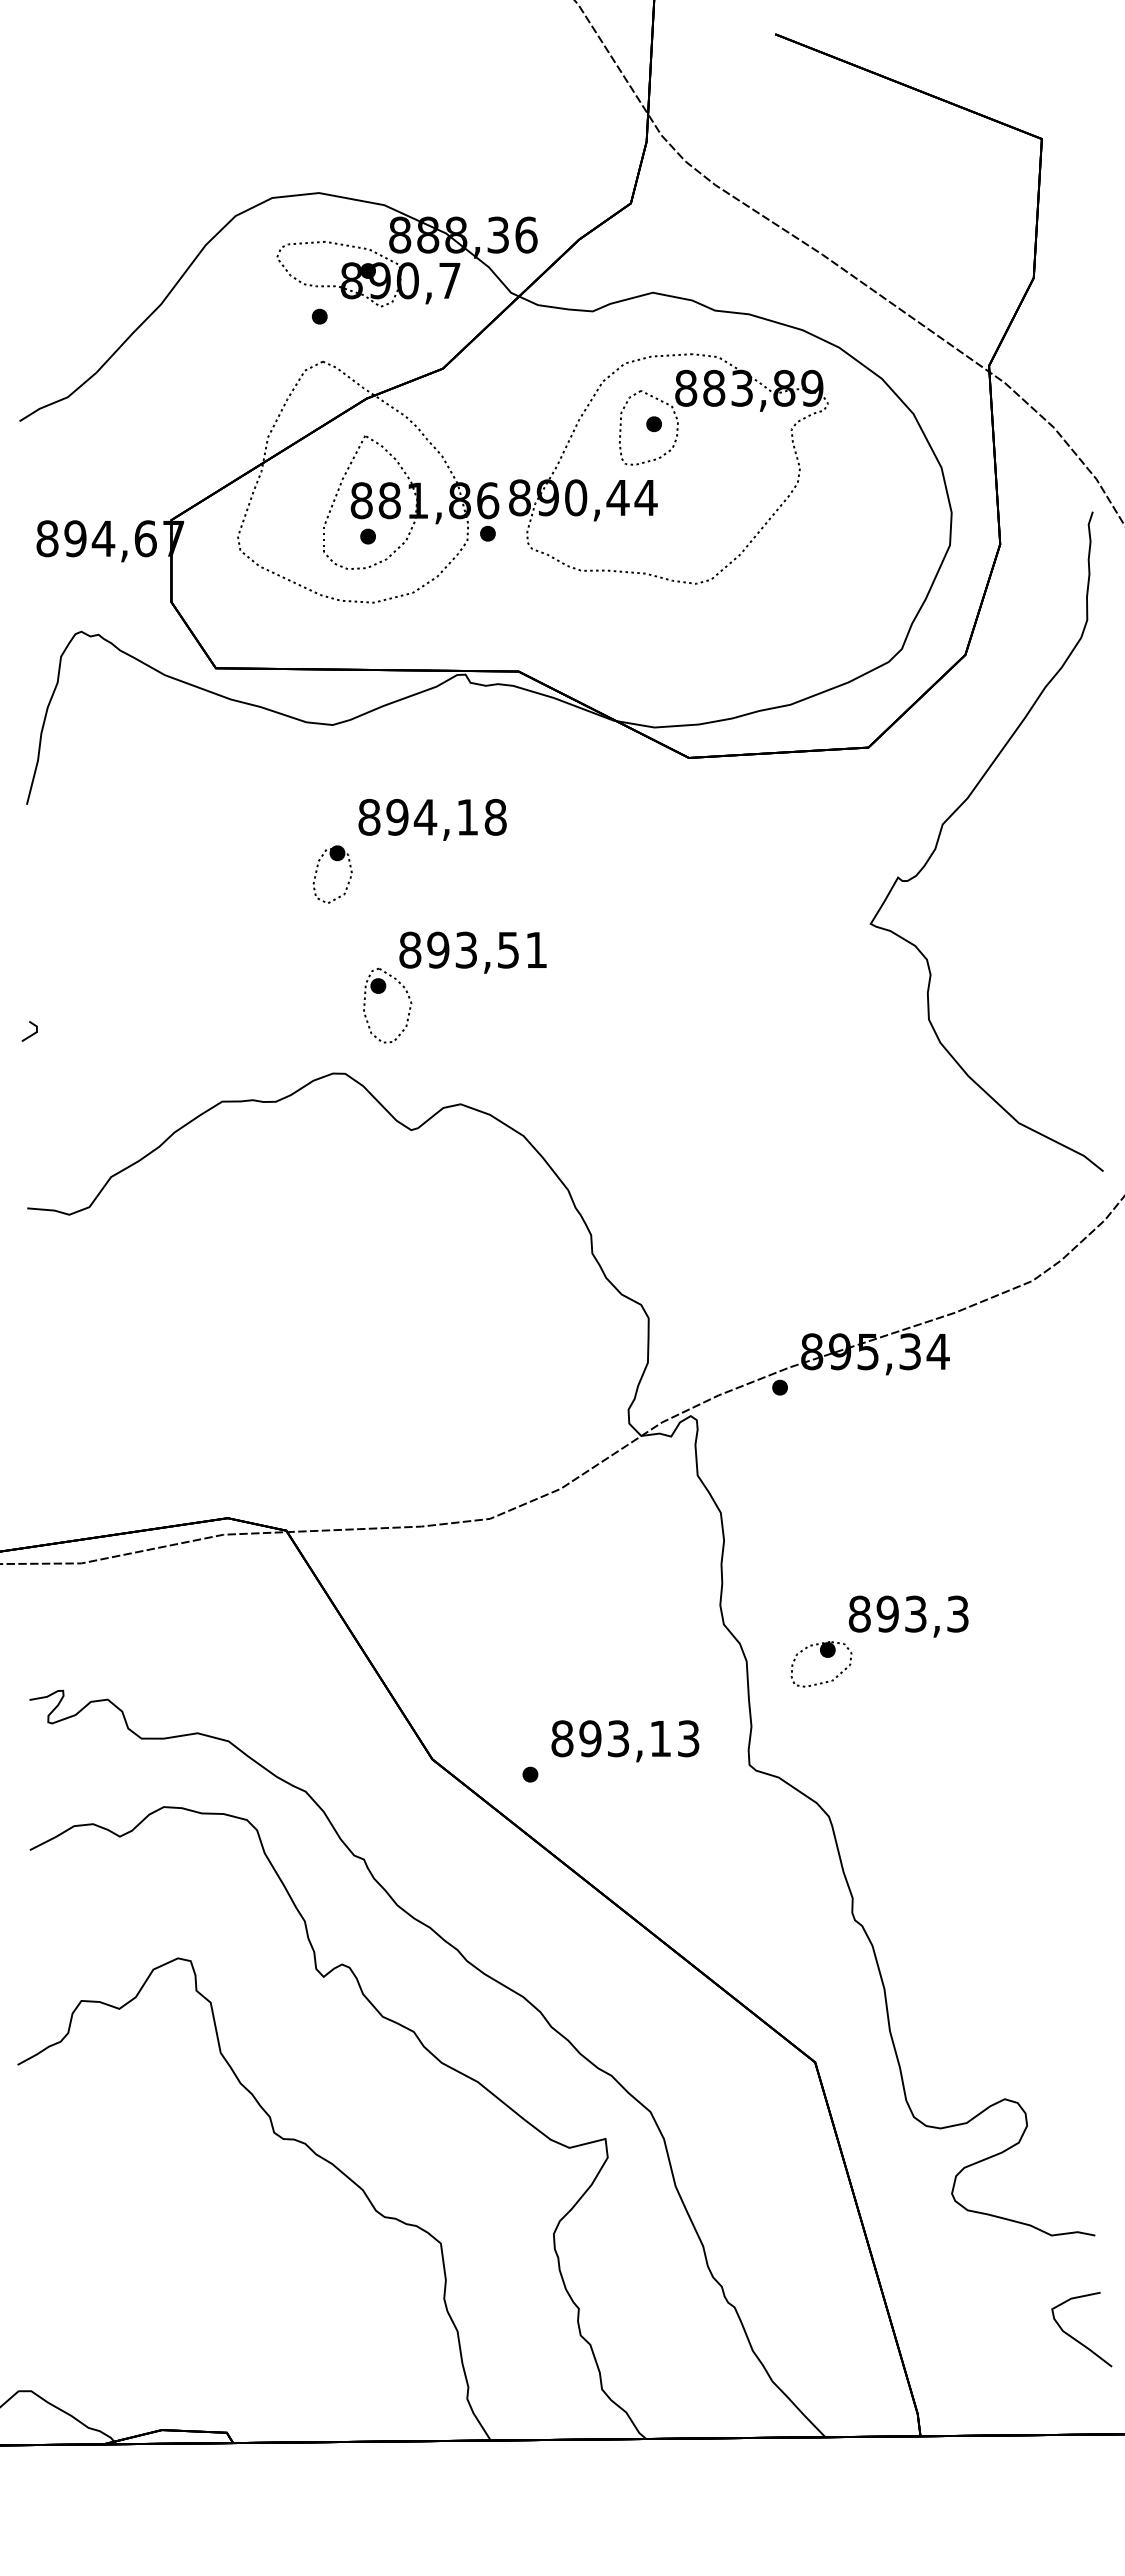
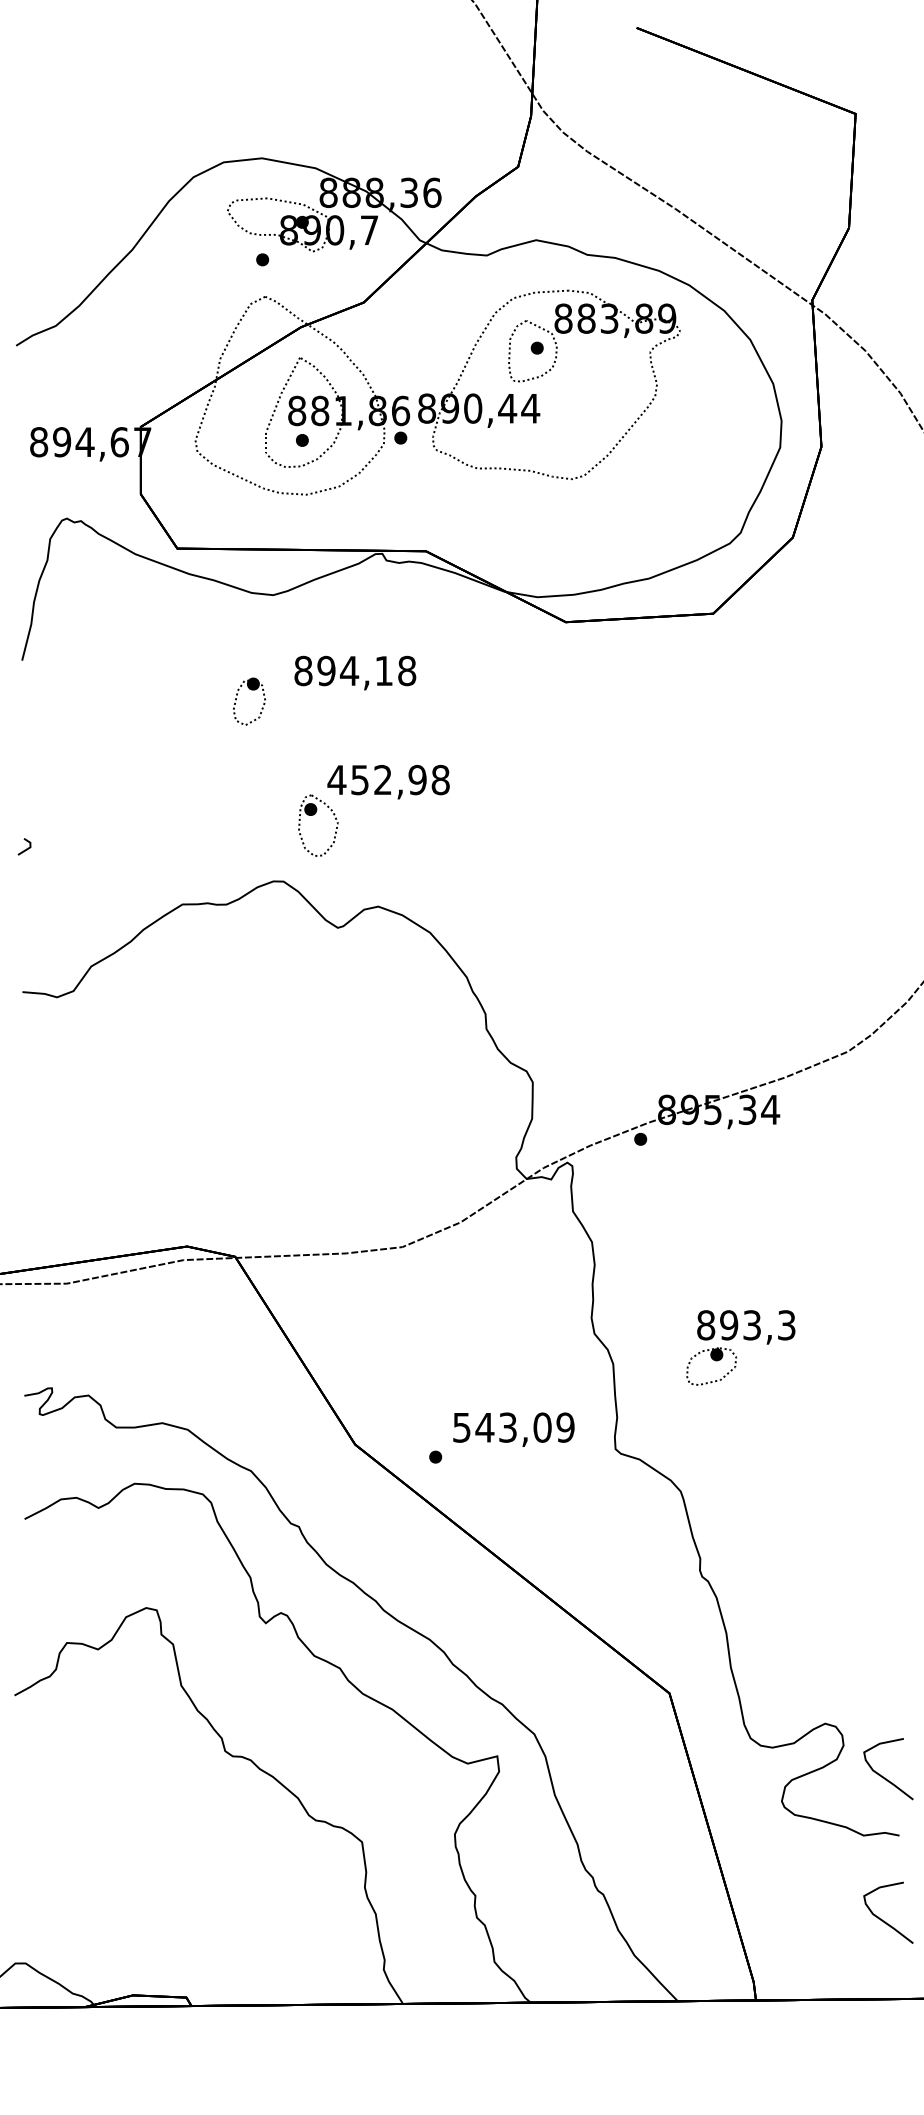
curve: (956, 811) -> (785, 666), removed
part: (336, 861) -> (252, 690), moved
text: (472, 949) -> (388, 779), 893,51 -> 452,98
part: (824, 1657) -> (714, 1360), moved
text: (625, 1738) -> (513, 1427), 893,13 -> 543,09
curve: (1074, 2162) -> (882, 1775), added

